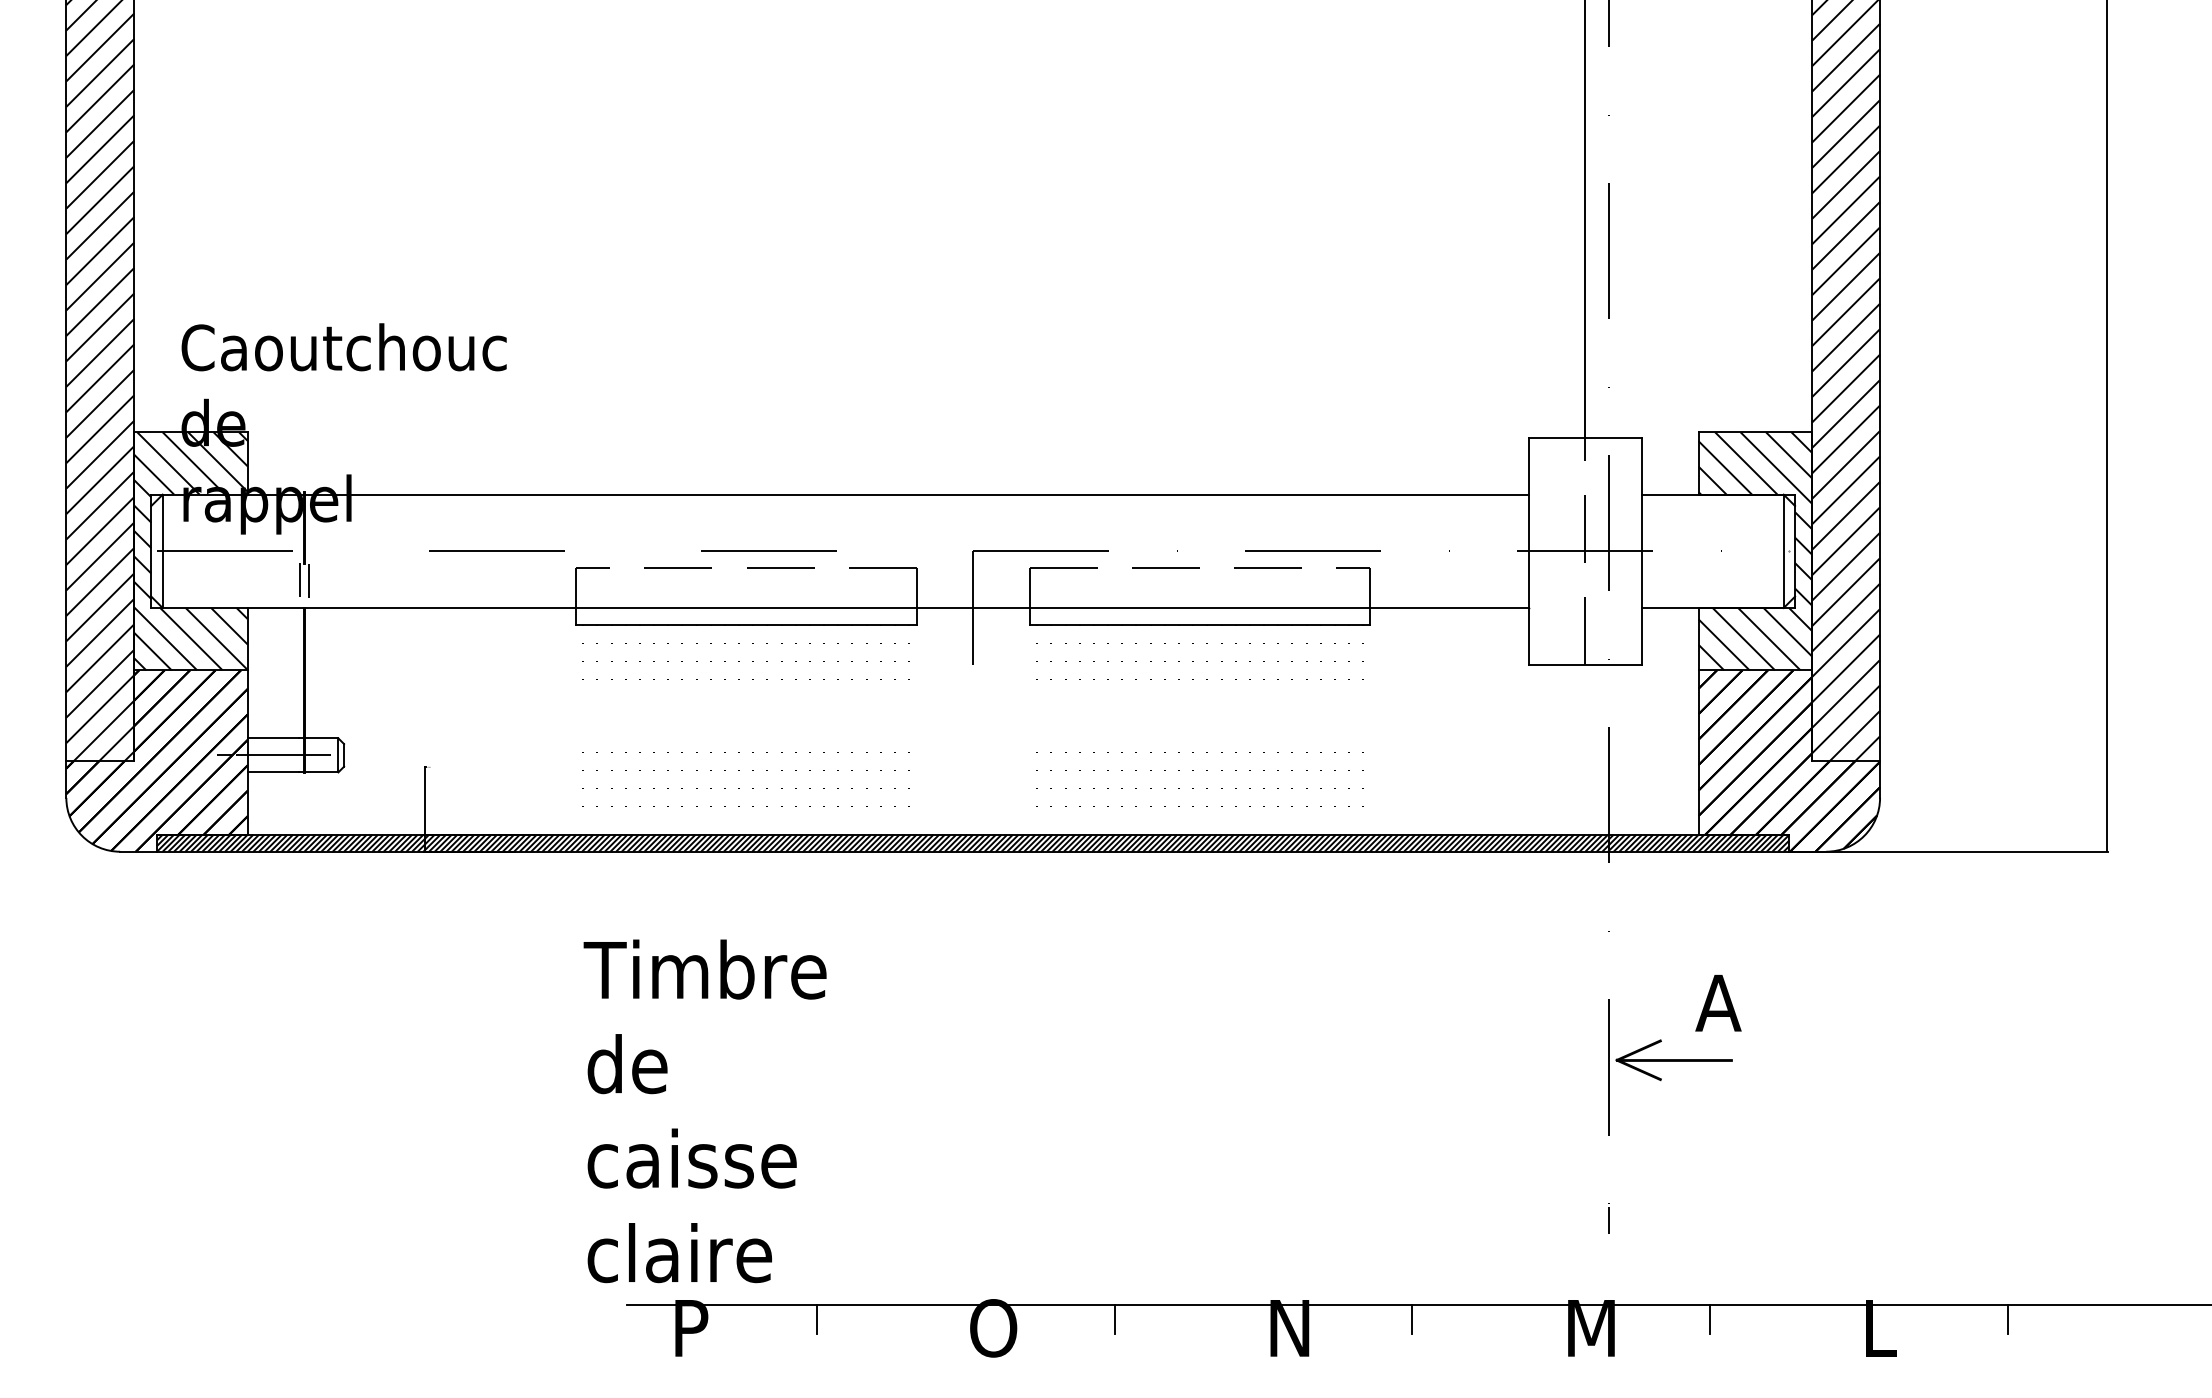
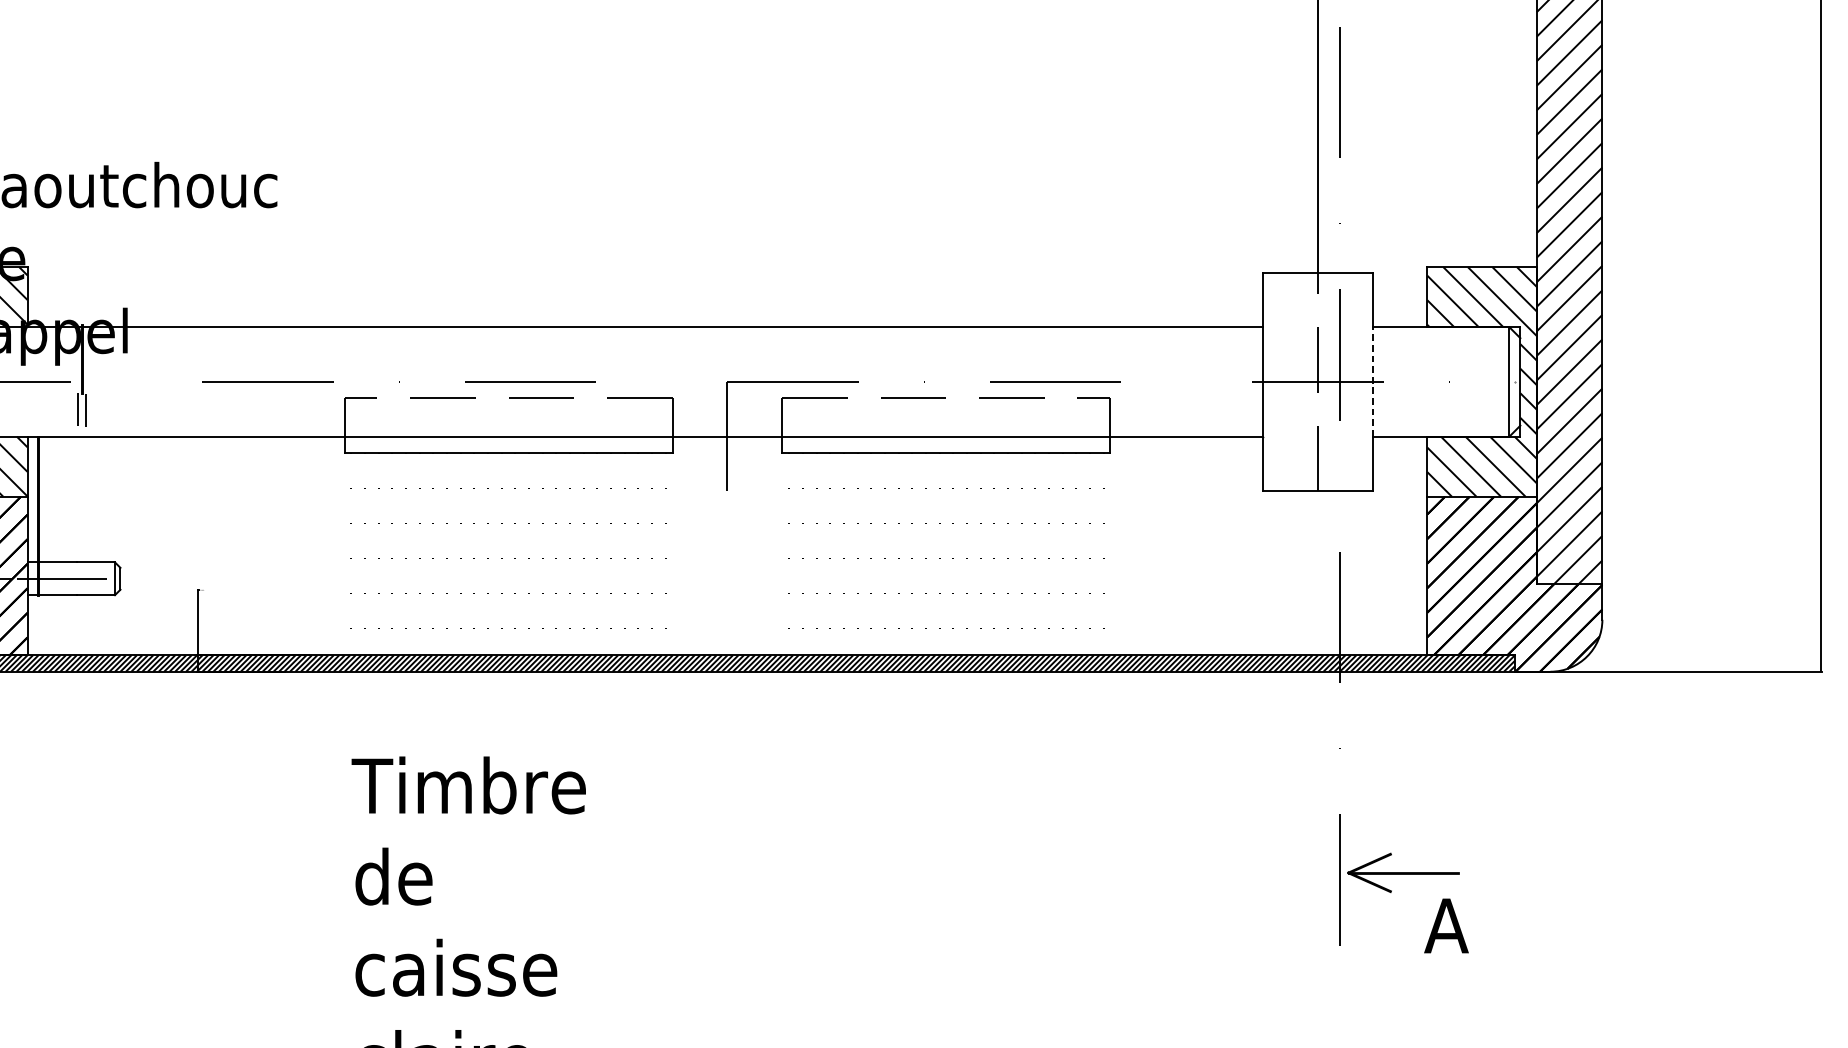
line: (1642, 551) -> (1373, 382), solid -> dashed
line: (304, 690) -> (37, 516), moved
text: (1718, 1003) -> (1446, 926), moved
line: (1608, 1220) -> (1340, 1027), removed

